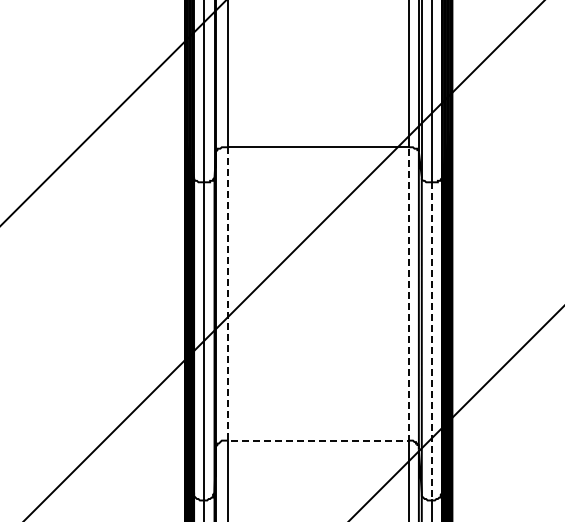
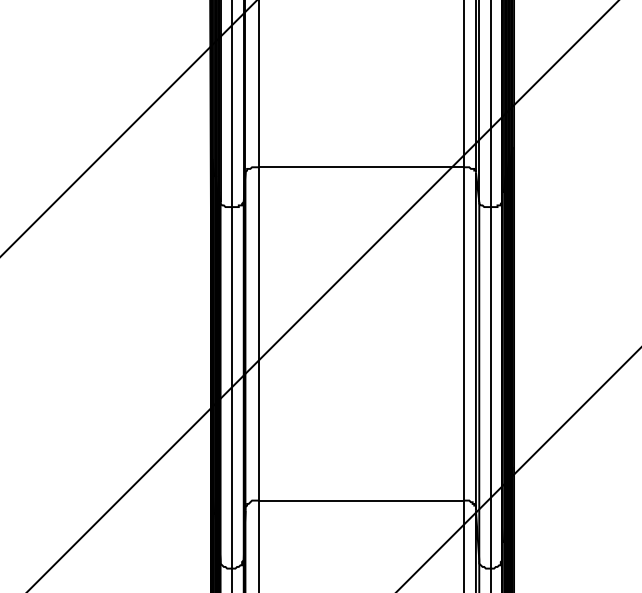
line: (432, 341) -> (491, 387), dashed -> solid
line: (318, 440) -> (361, 500), dashed -> solid

